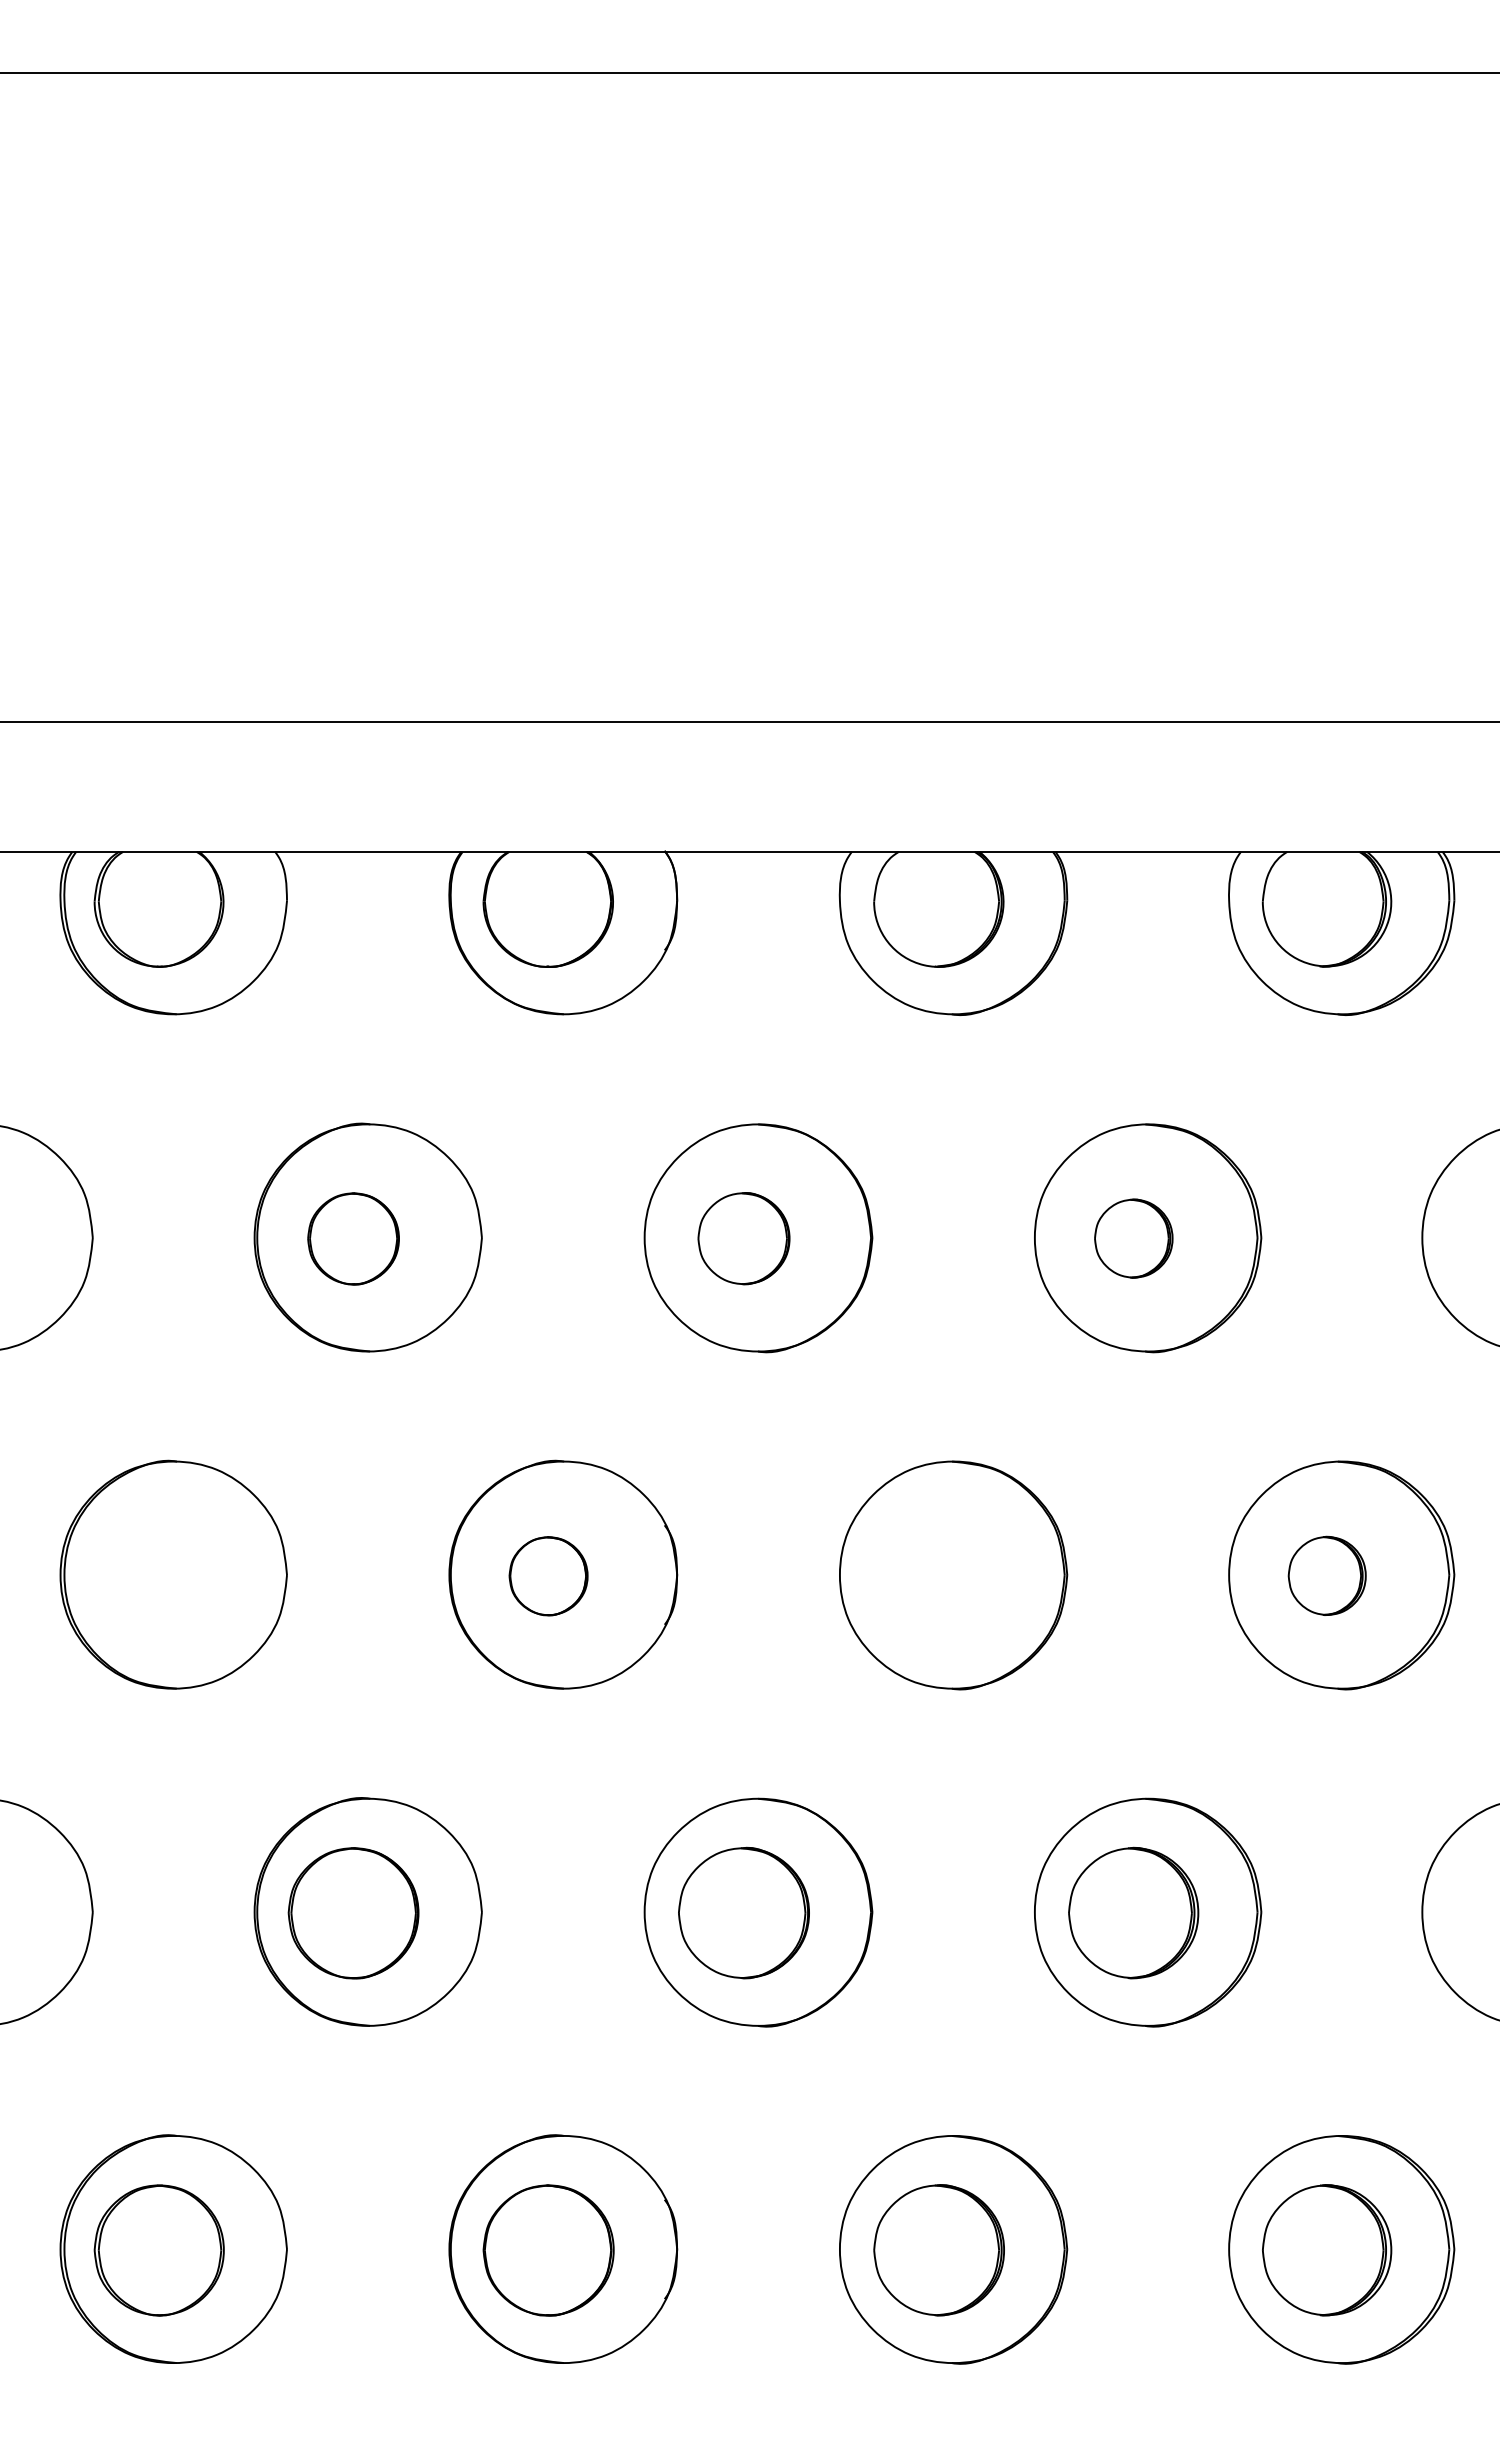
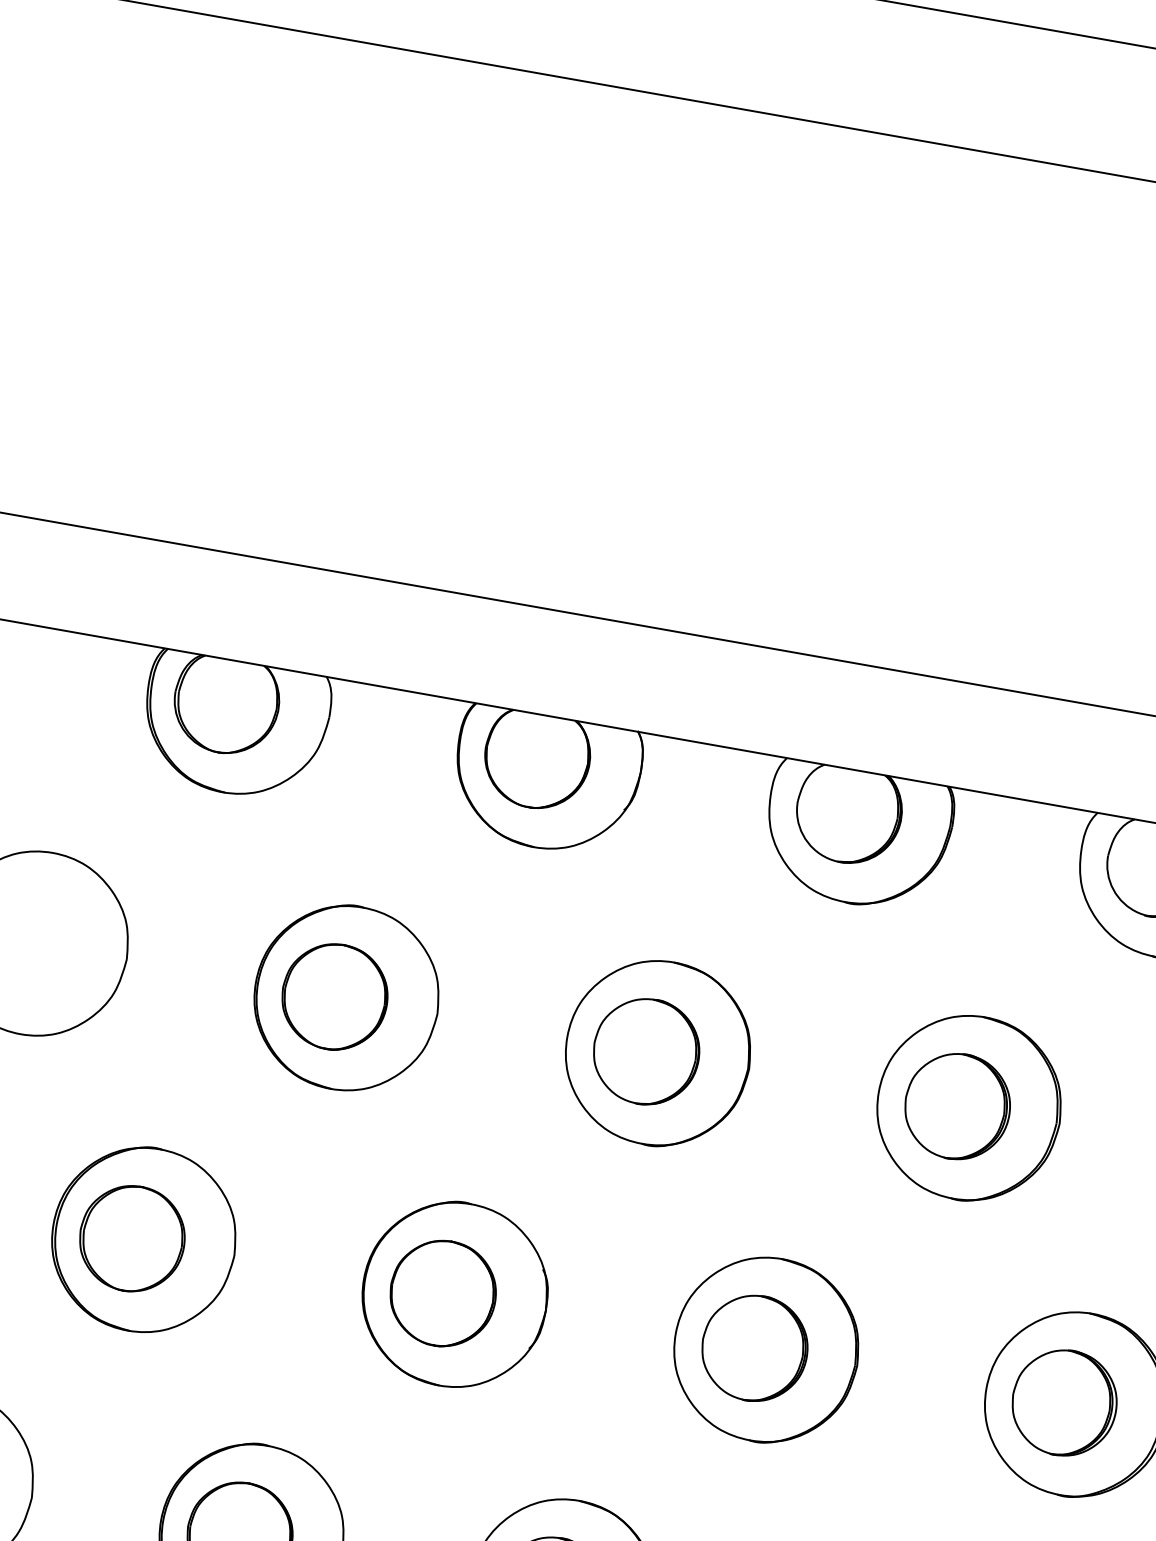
part: (353, 1238) -> (334, 996), size x1.43
part: (743, 1238) -> (646, 1051), size x1.43
part: (1133, 1238) -> (957, 1106), size x1.67
part: (938, 1575) -> (754, 1347), added
part: (1327, 1575) -> (1064, 1402), size x1.67
part: (158, 1576) -> (131, 1238), added
part: (548, 1576) -> (442, 1293), size x1.67

